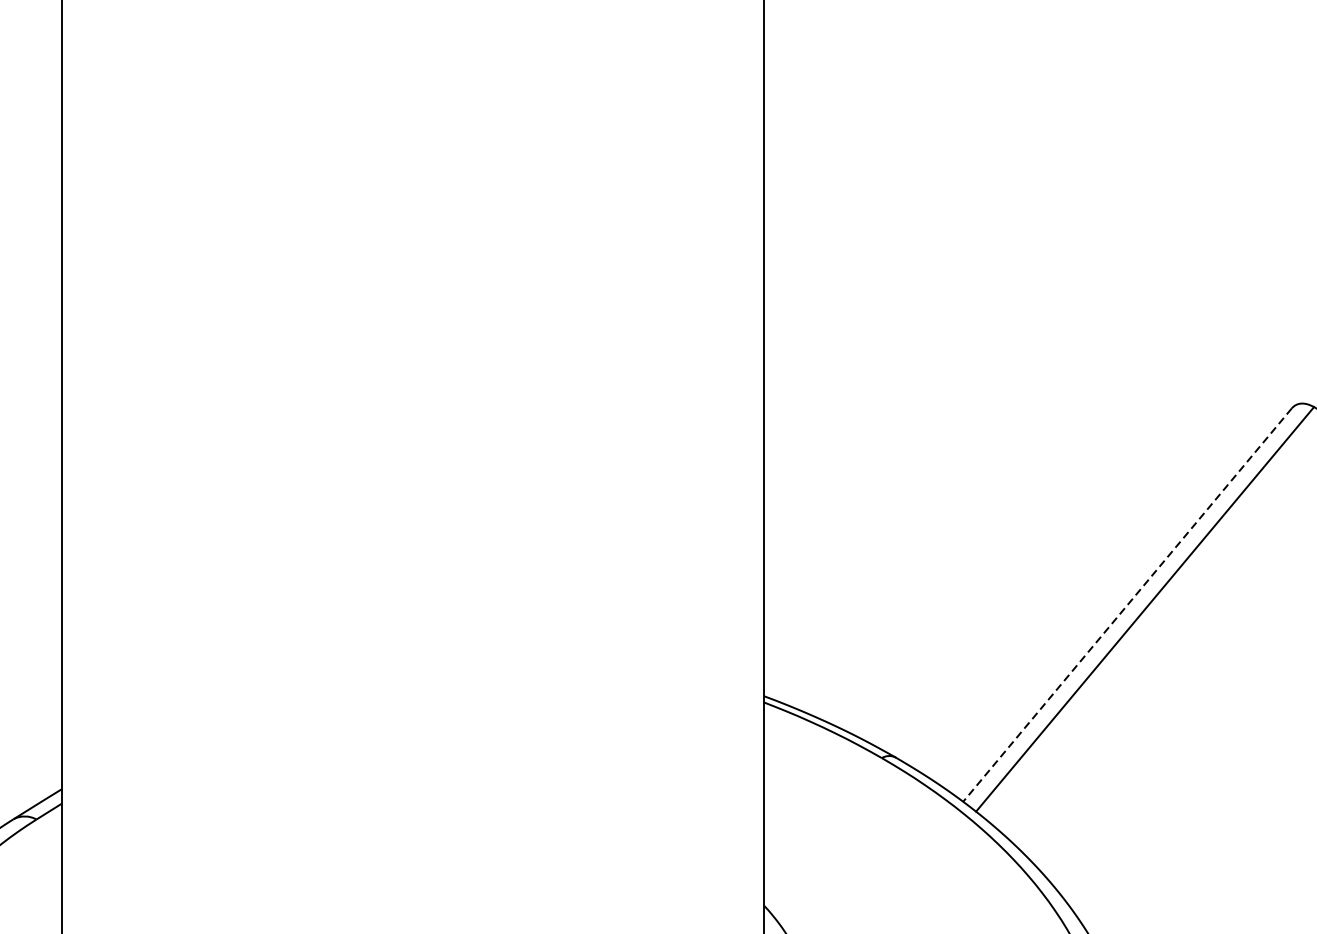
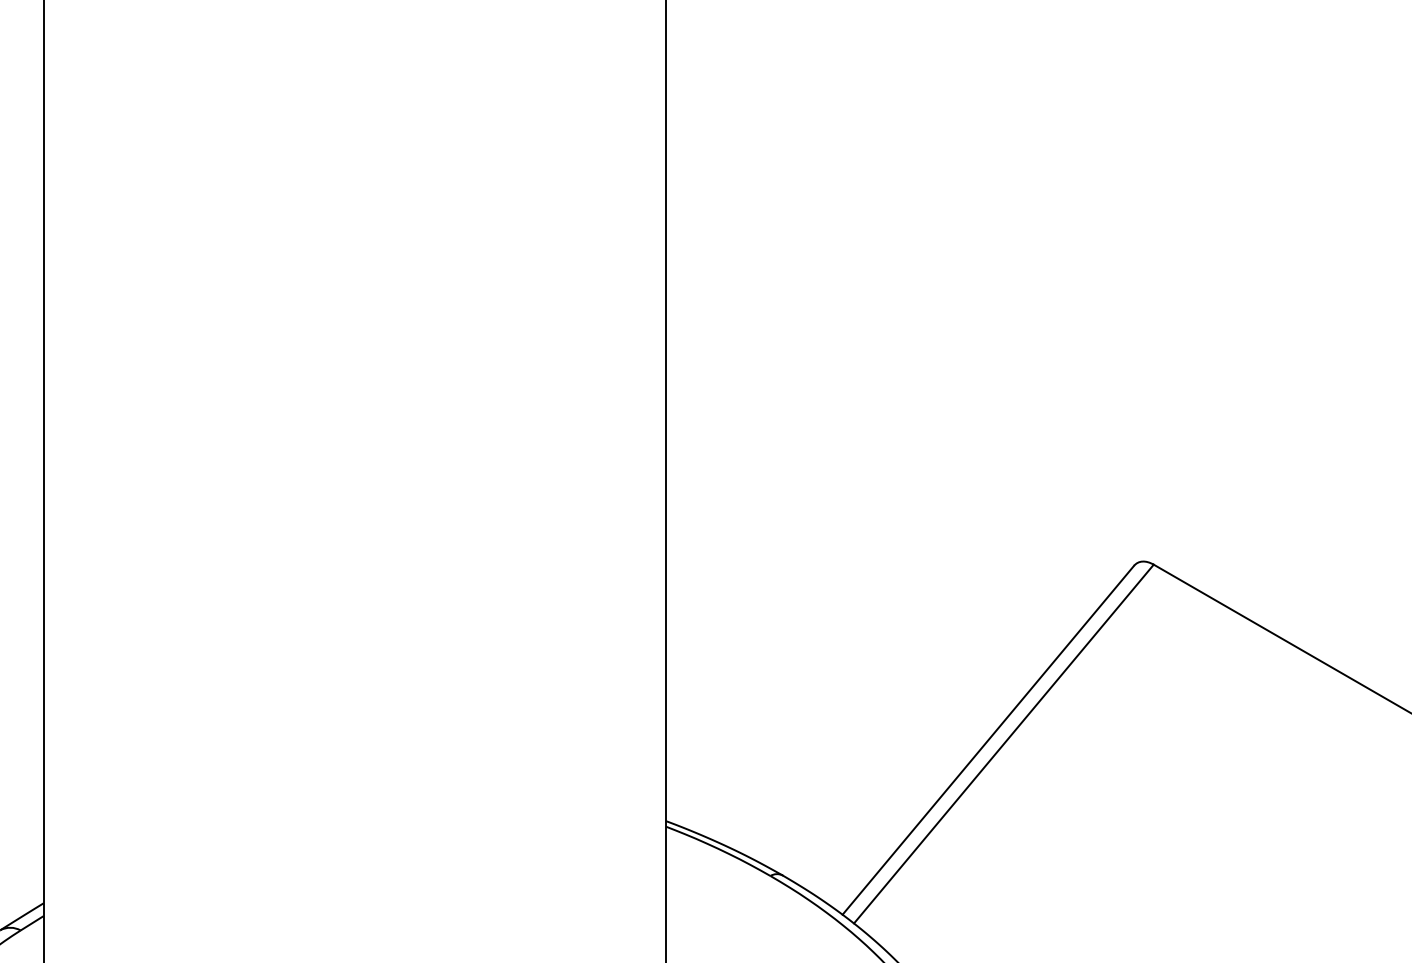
line: (1127, 605) -> (988, 740), dashed -> solid

